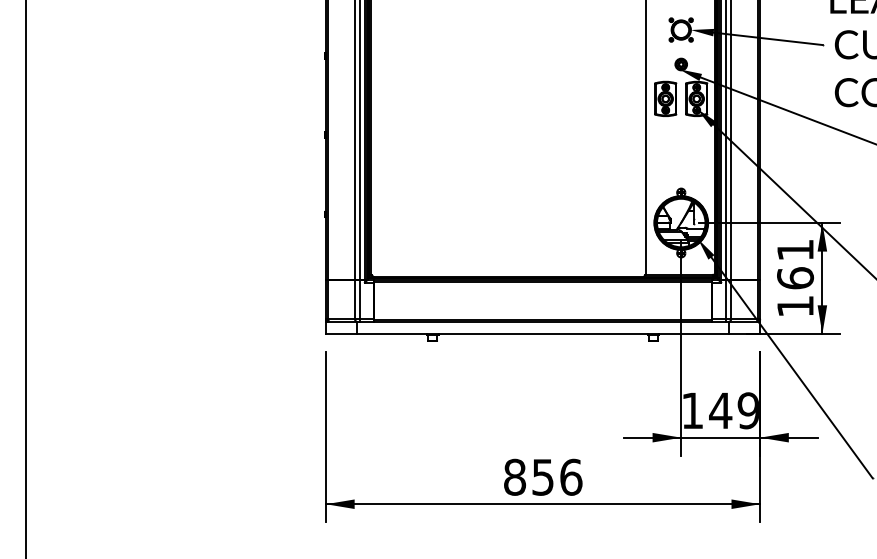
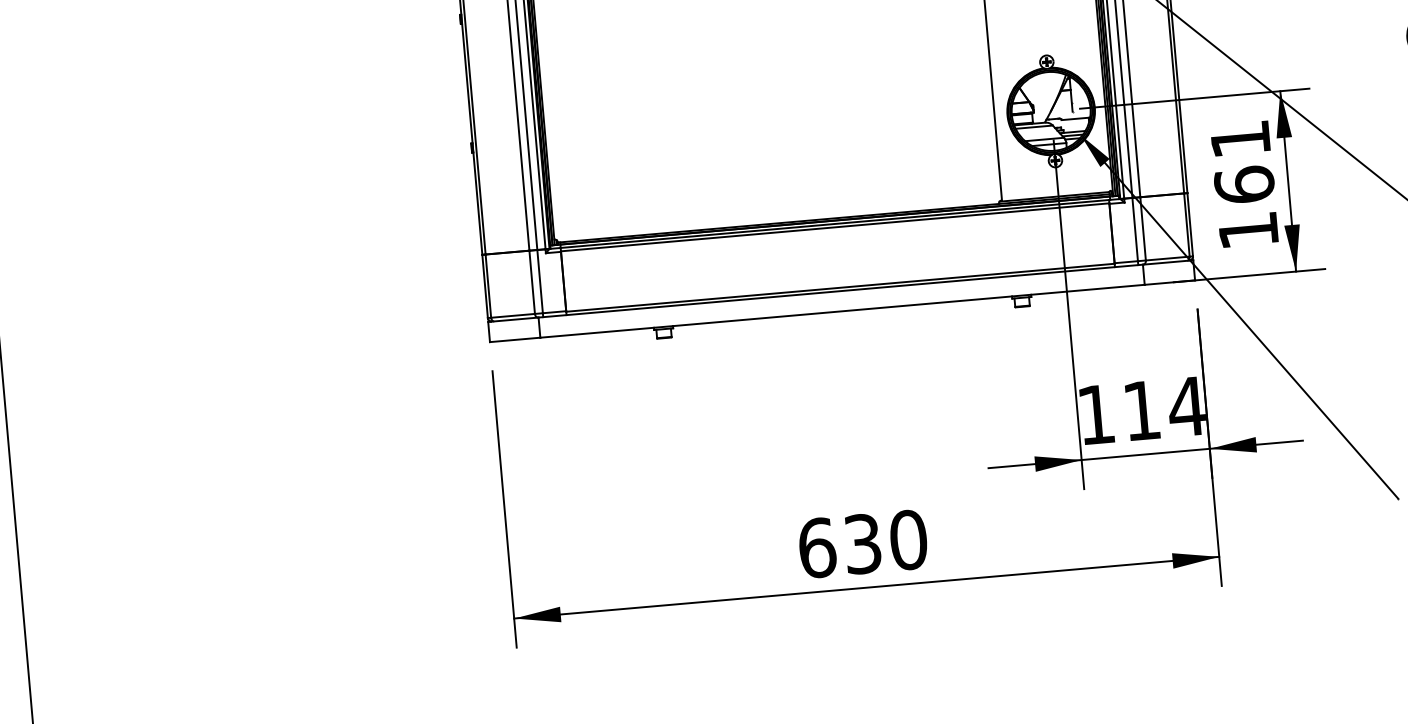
text: (733, 410) -> (1162, 408), 149 -> 114
text: (543, 476) -> (863, 542), 856 -> 630

